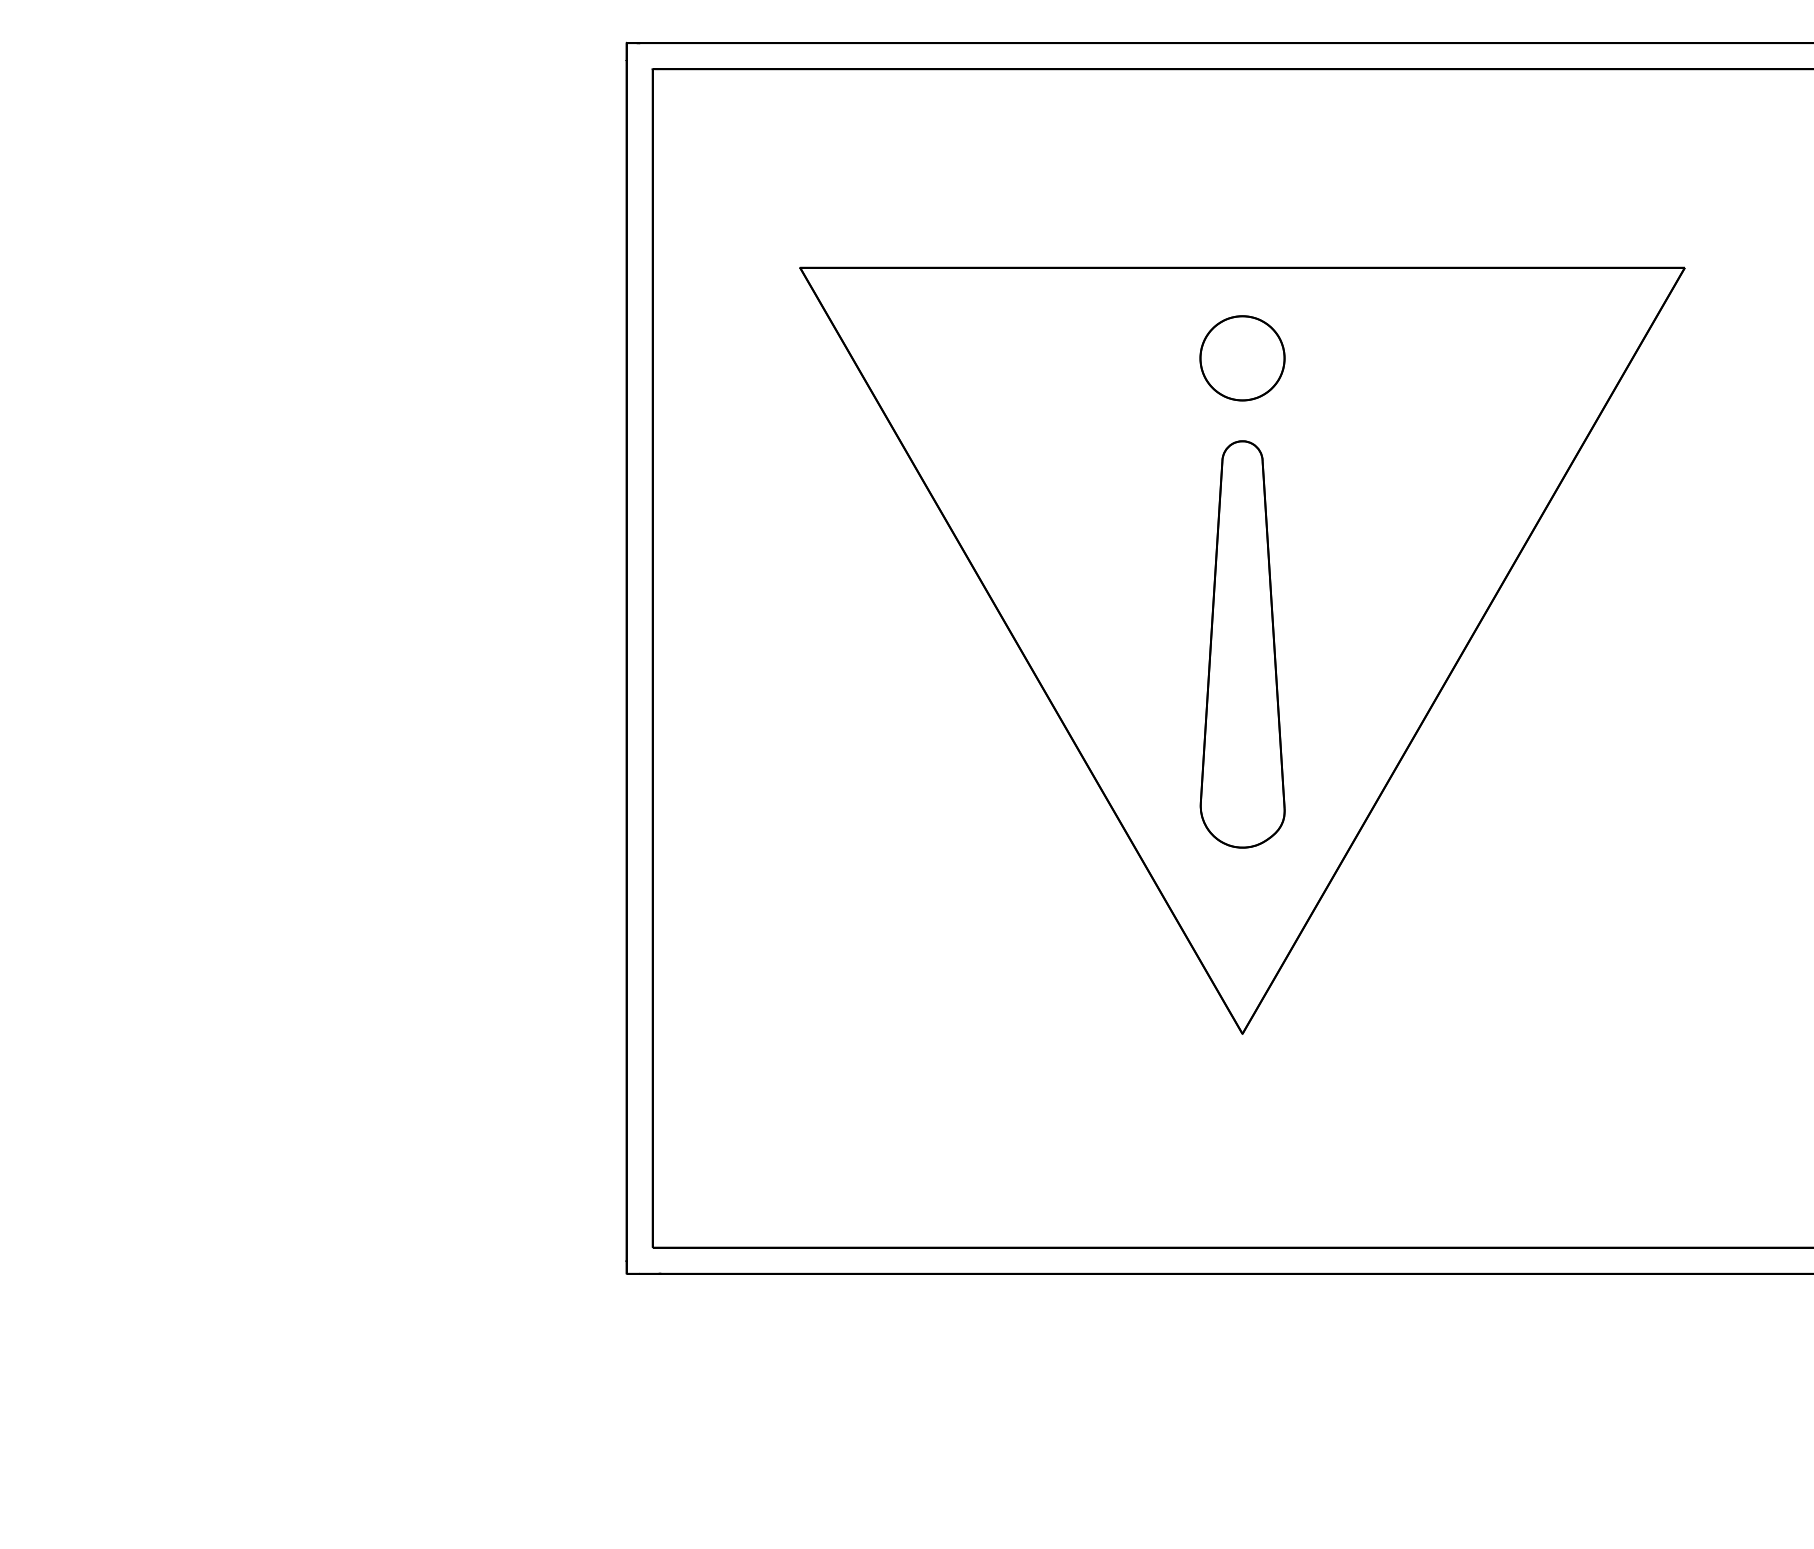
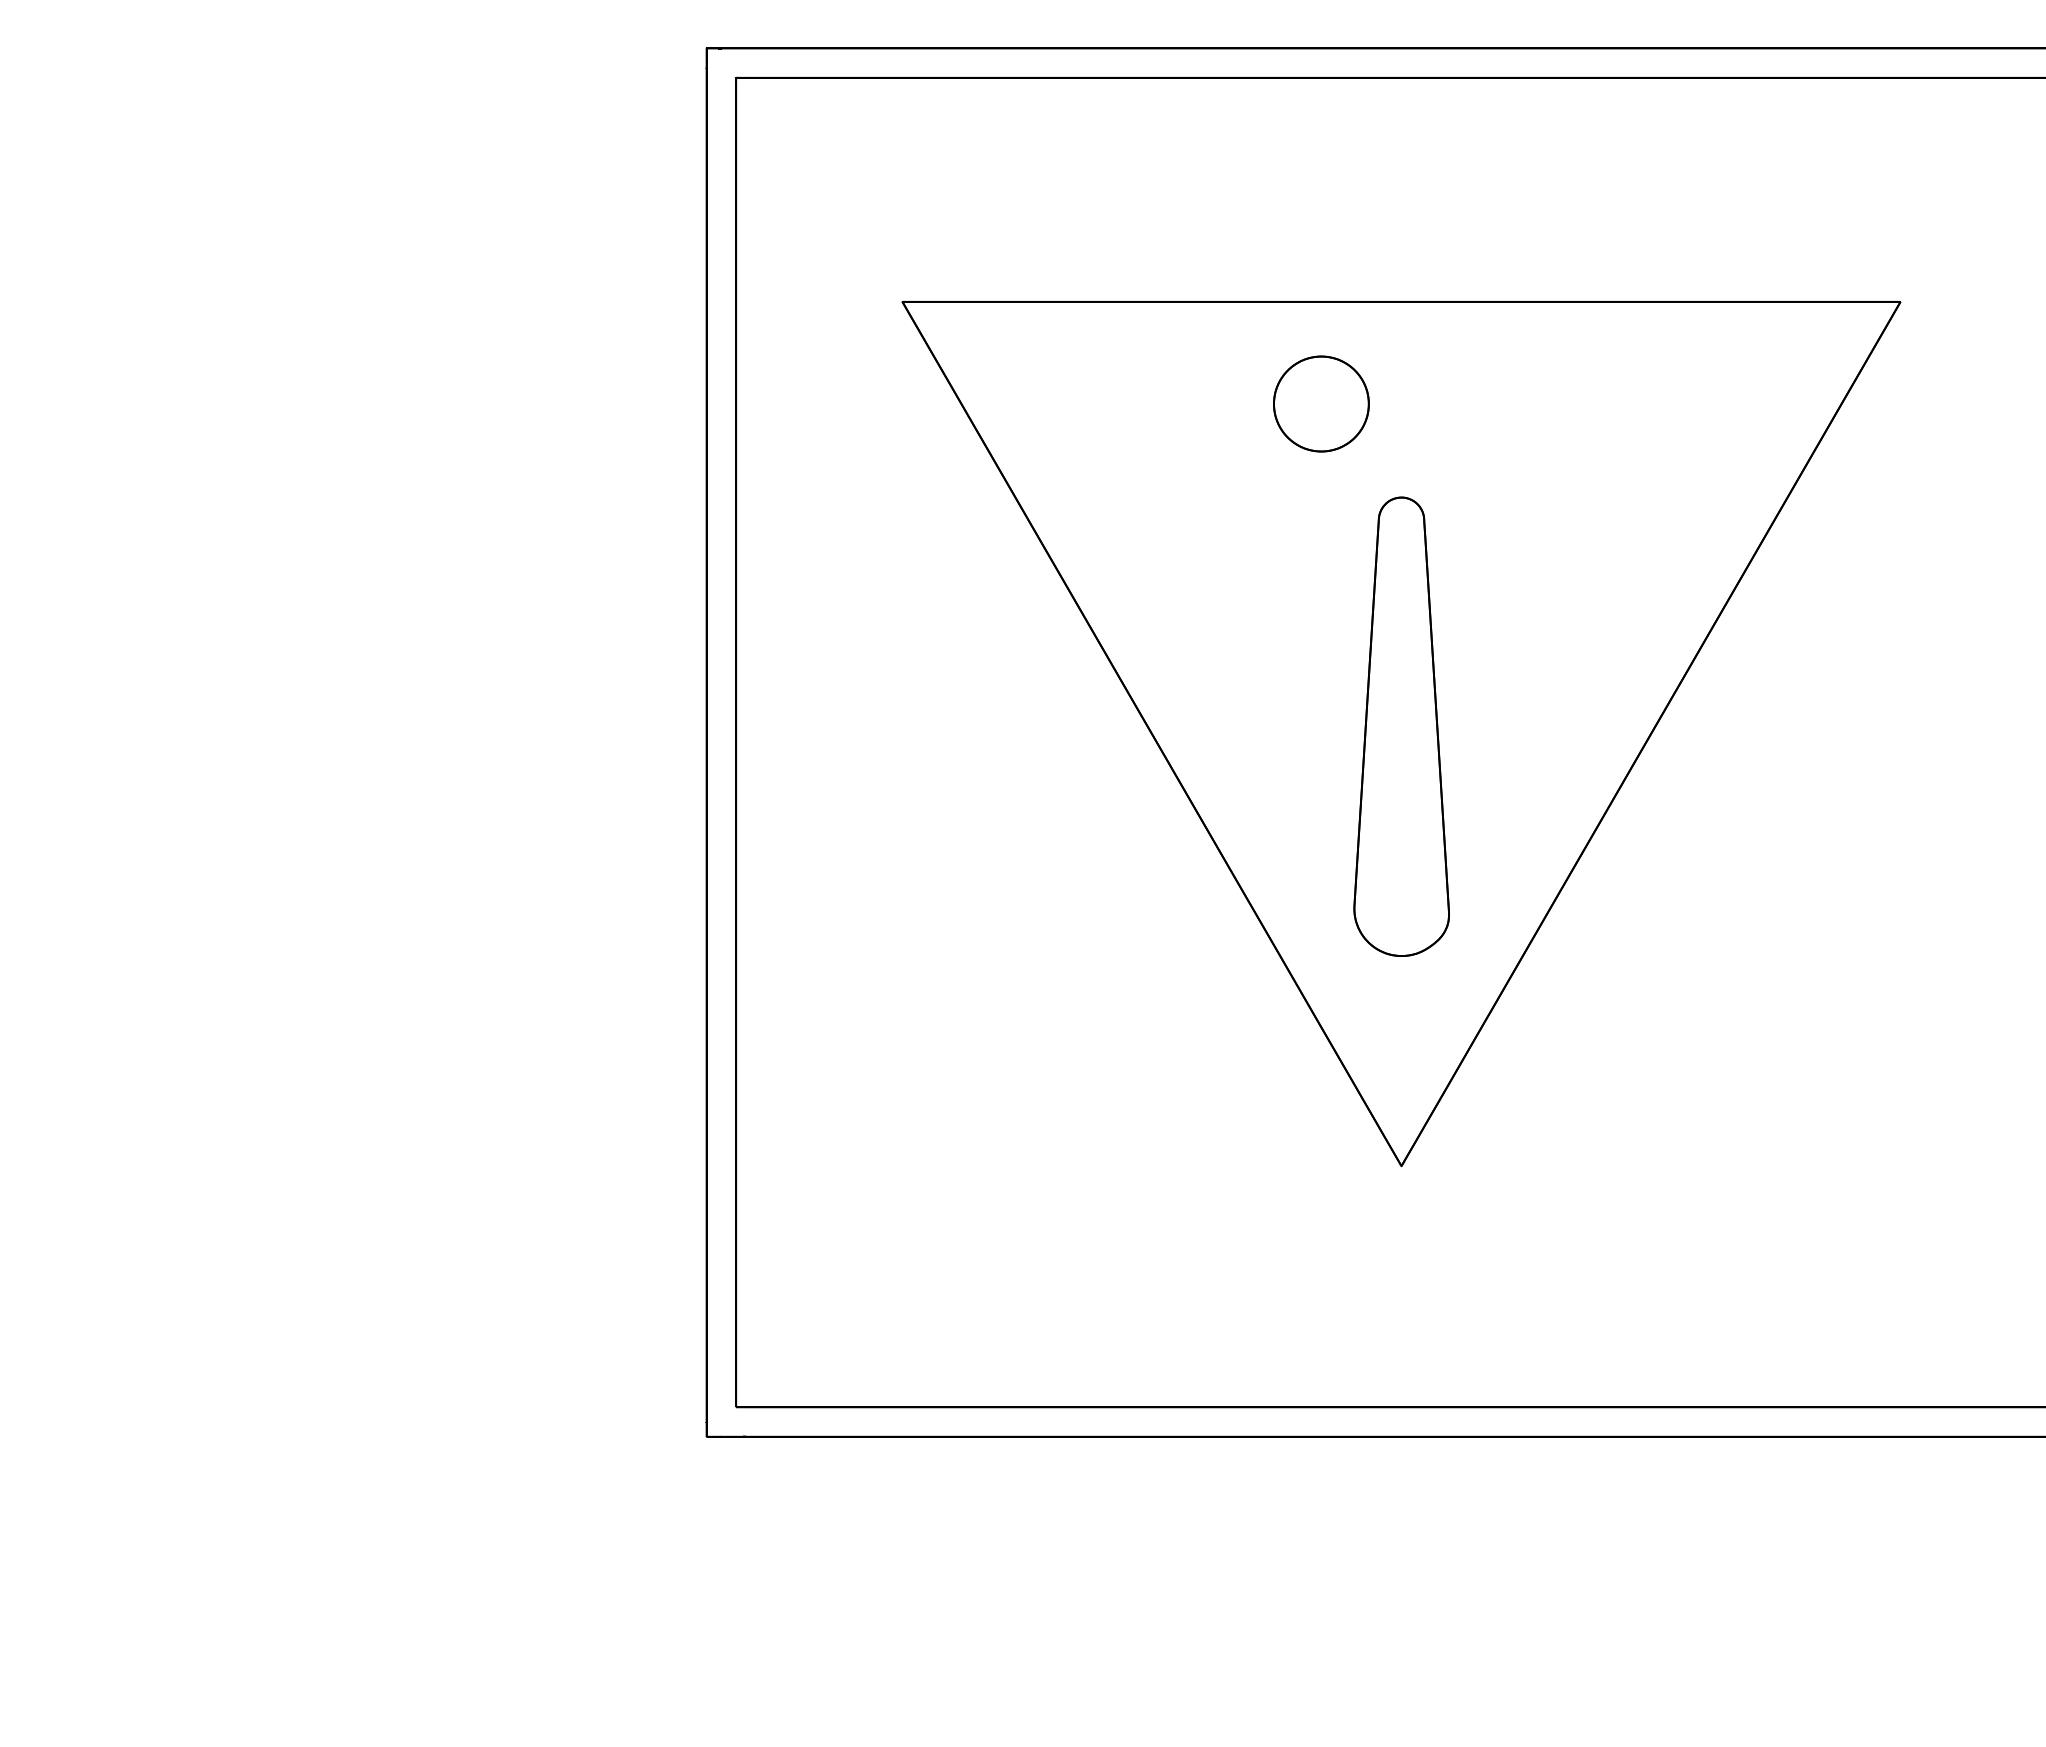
part: (1242, 358) -> (1321, 404), moved

